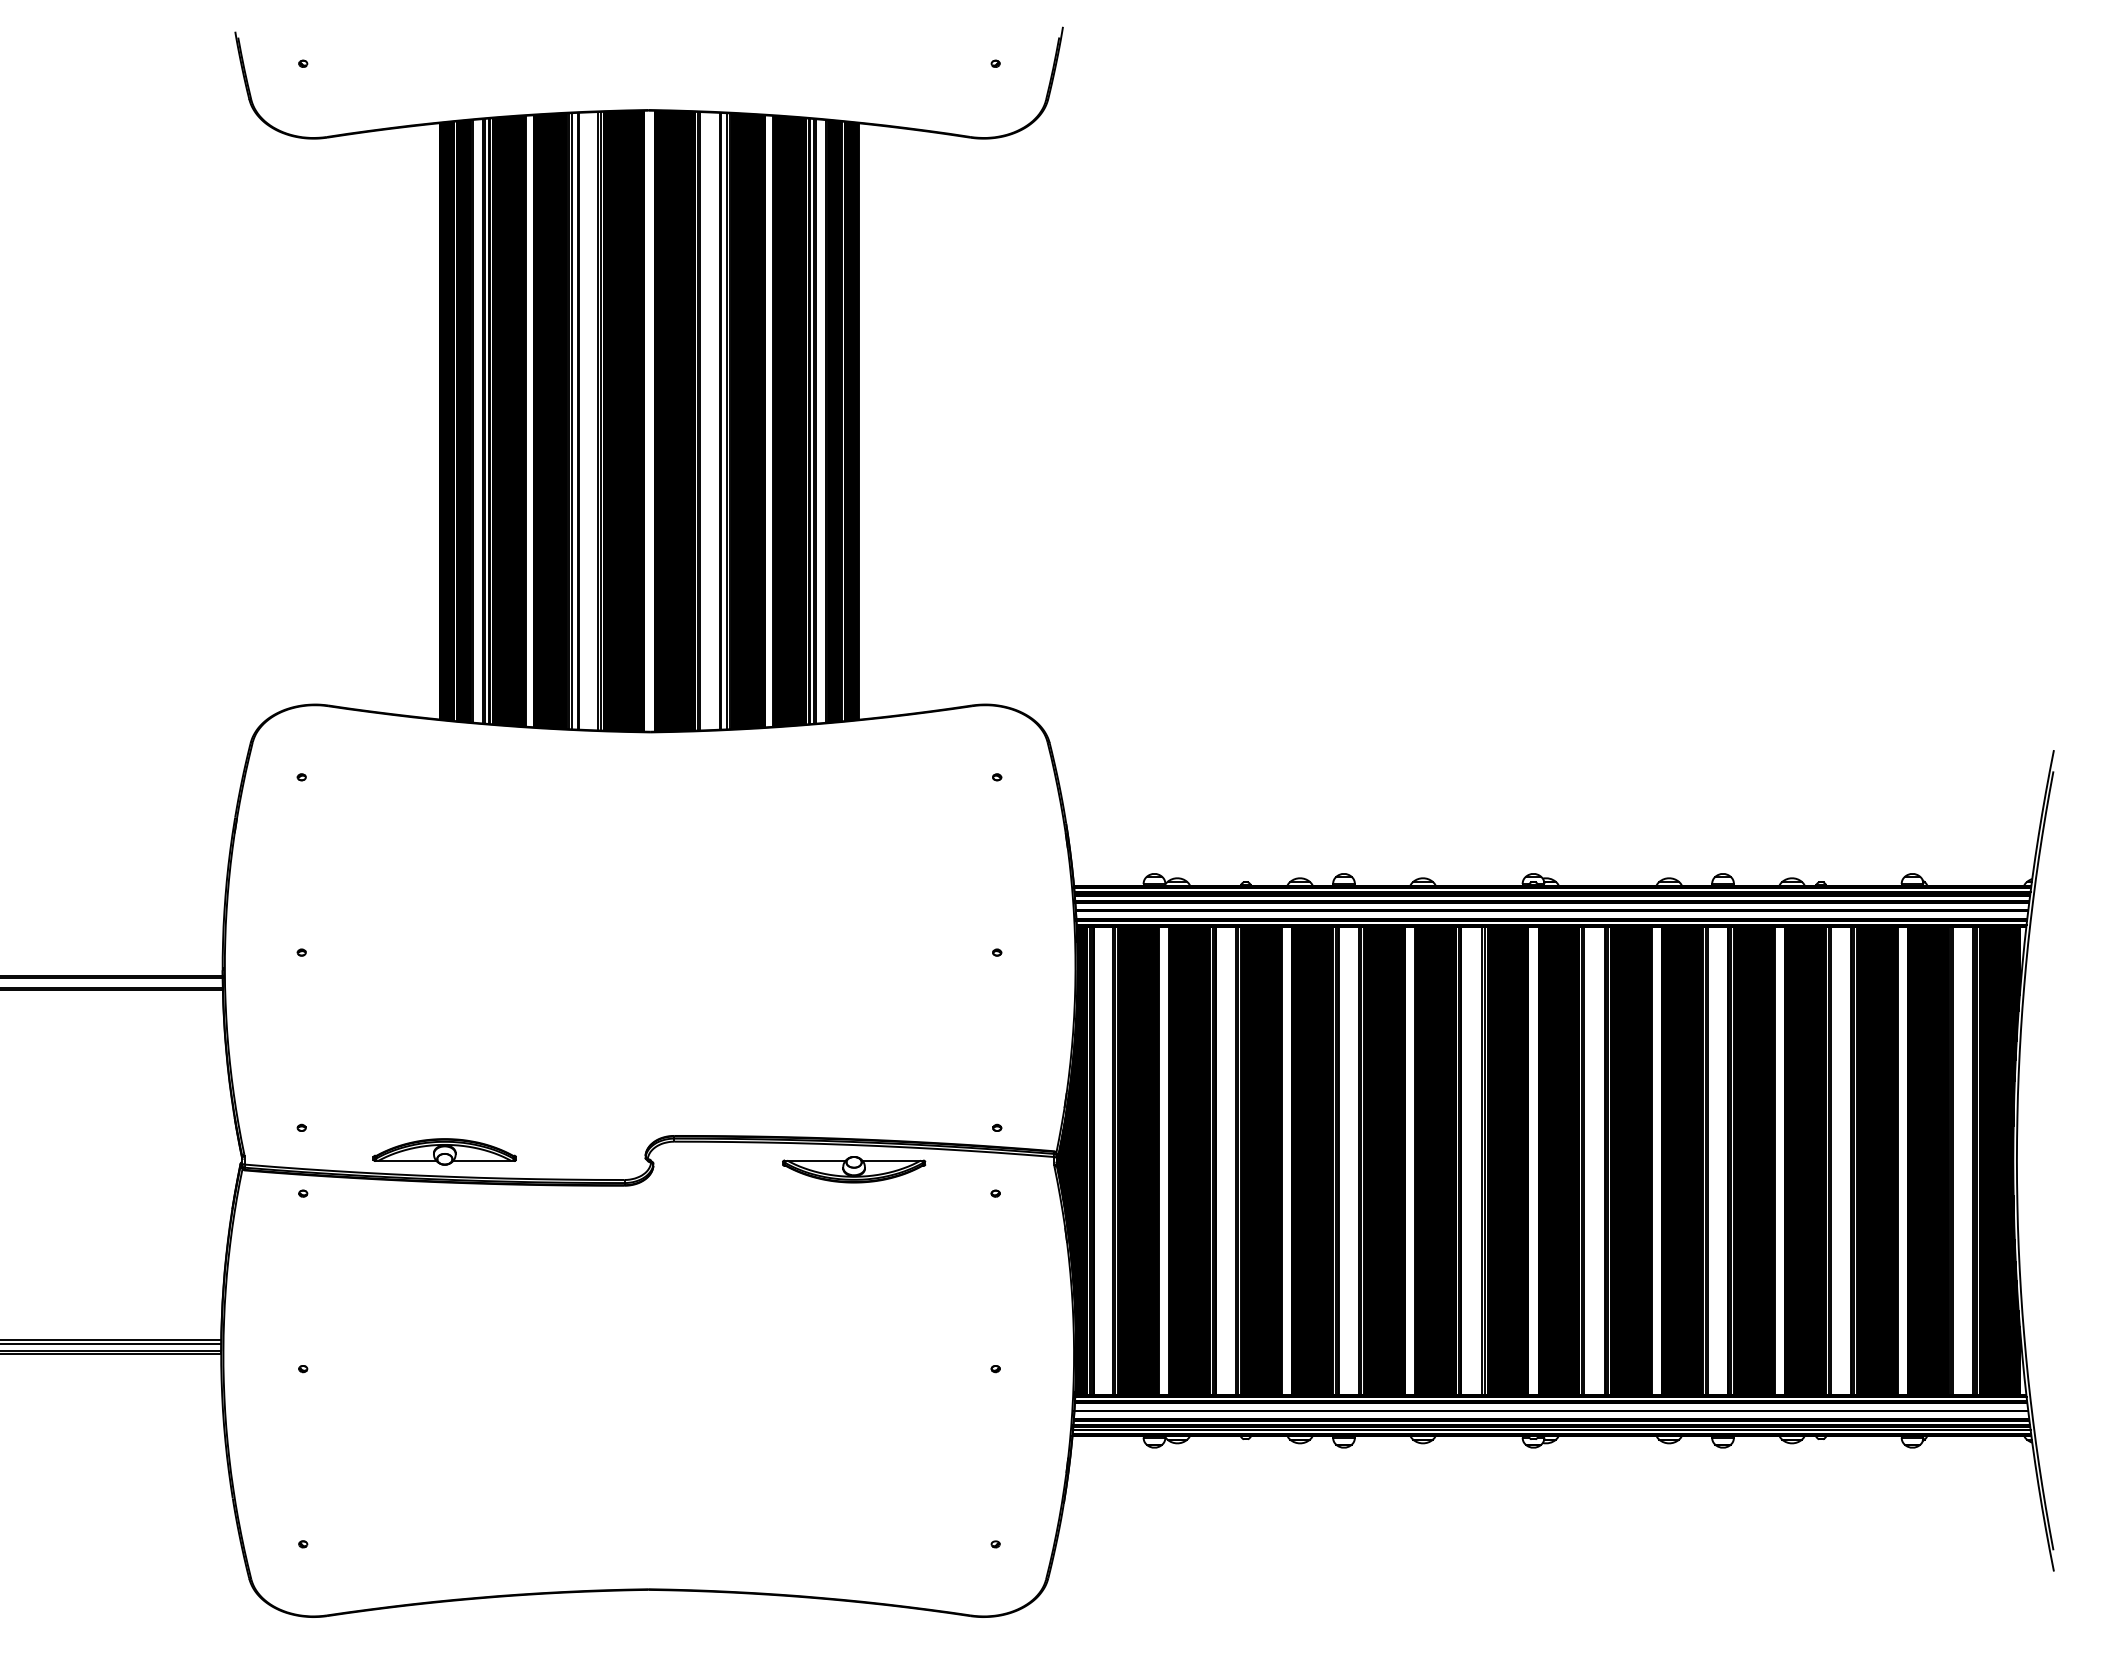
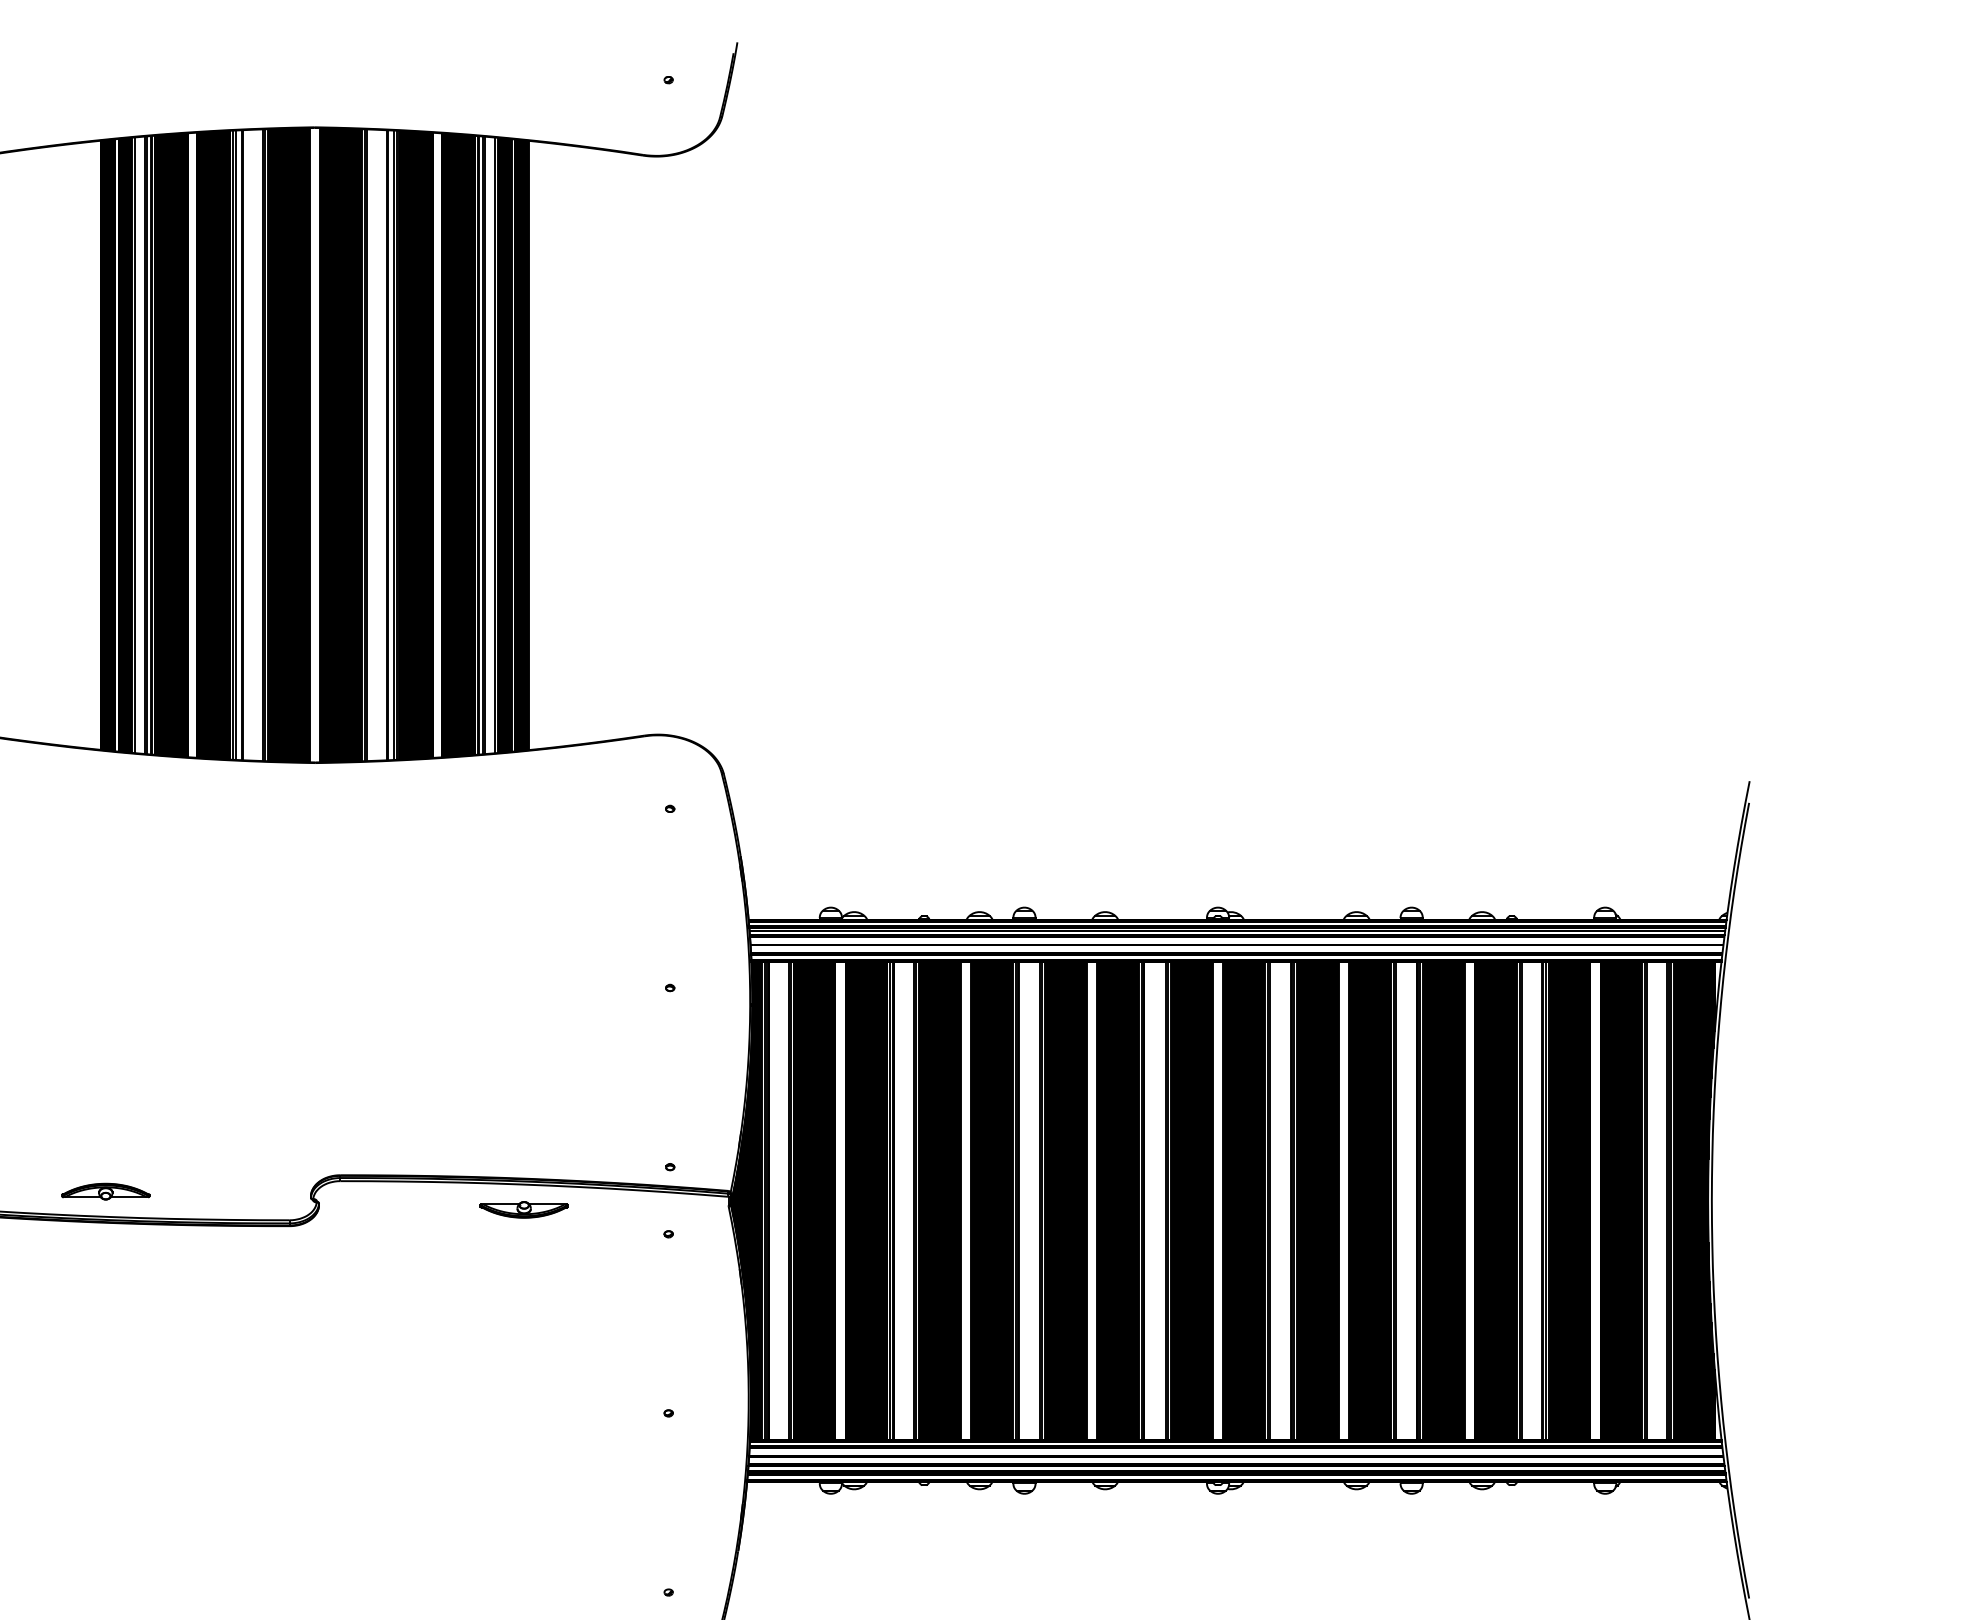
part: (444, 1151) -> (105, 1191), size x0.6
part: (854, 1169) -> (524, 1209), size x0.6

